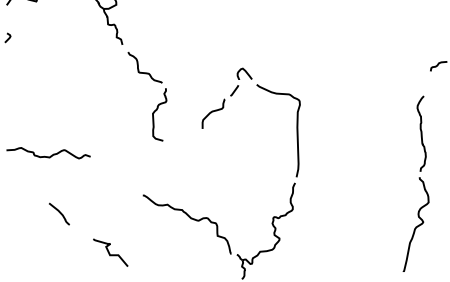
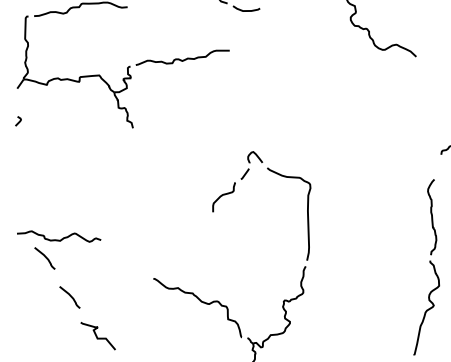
part: (157, 104) -> (168, 187), removed
curve: (33, 174) -> (44, 257), added
curve: (109, 253) -> (97, 336), moved

